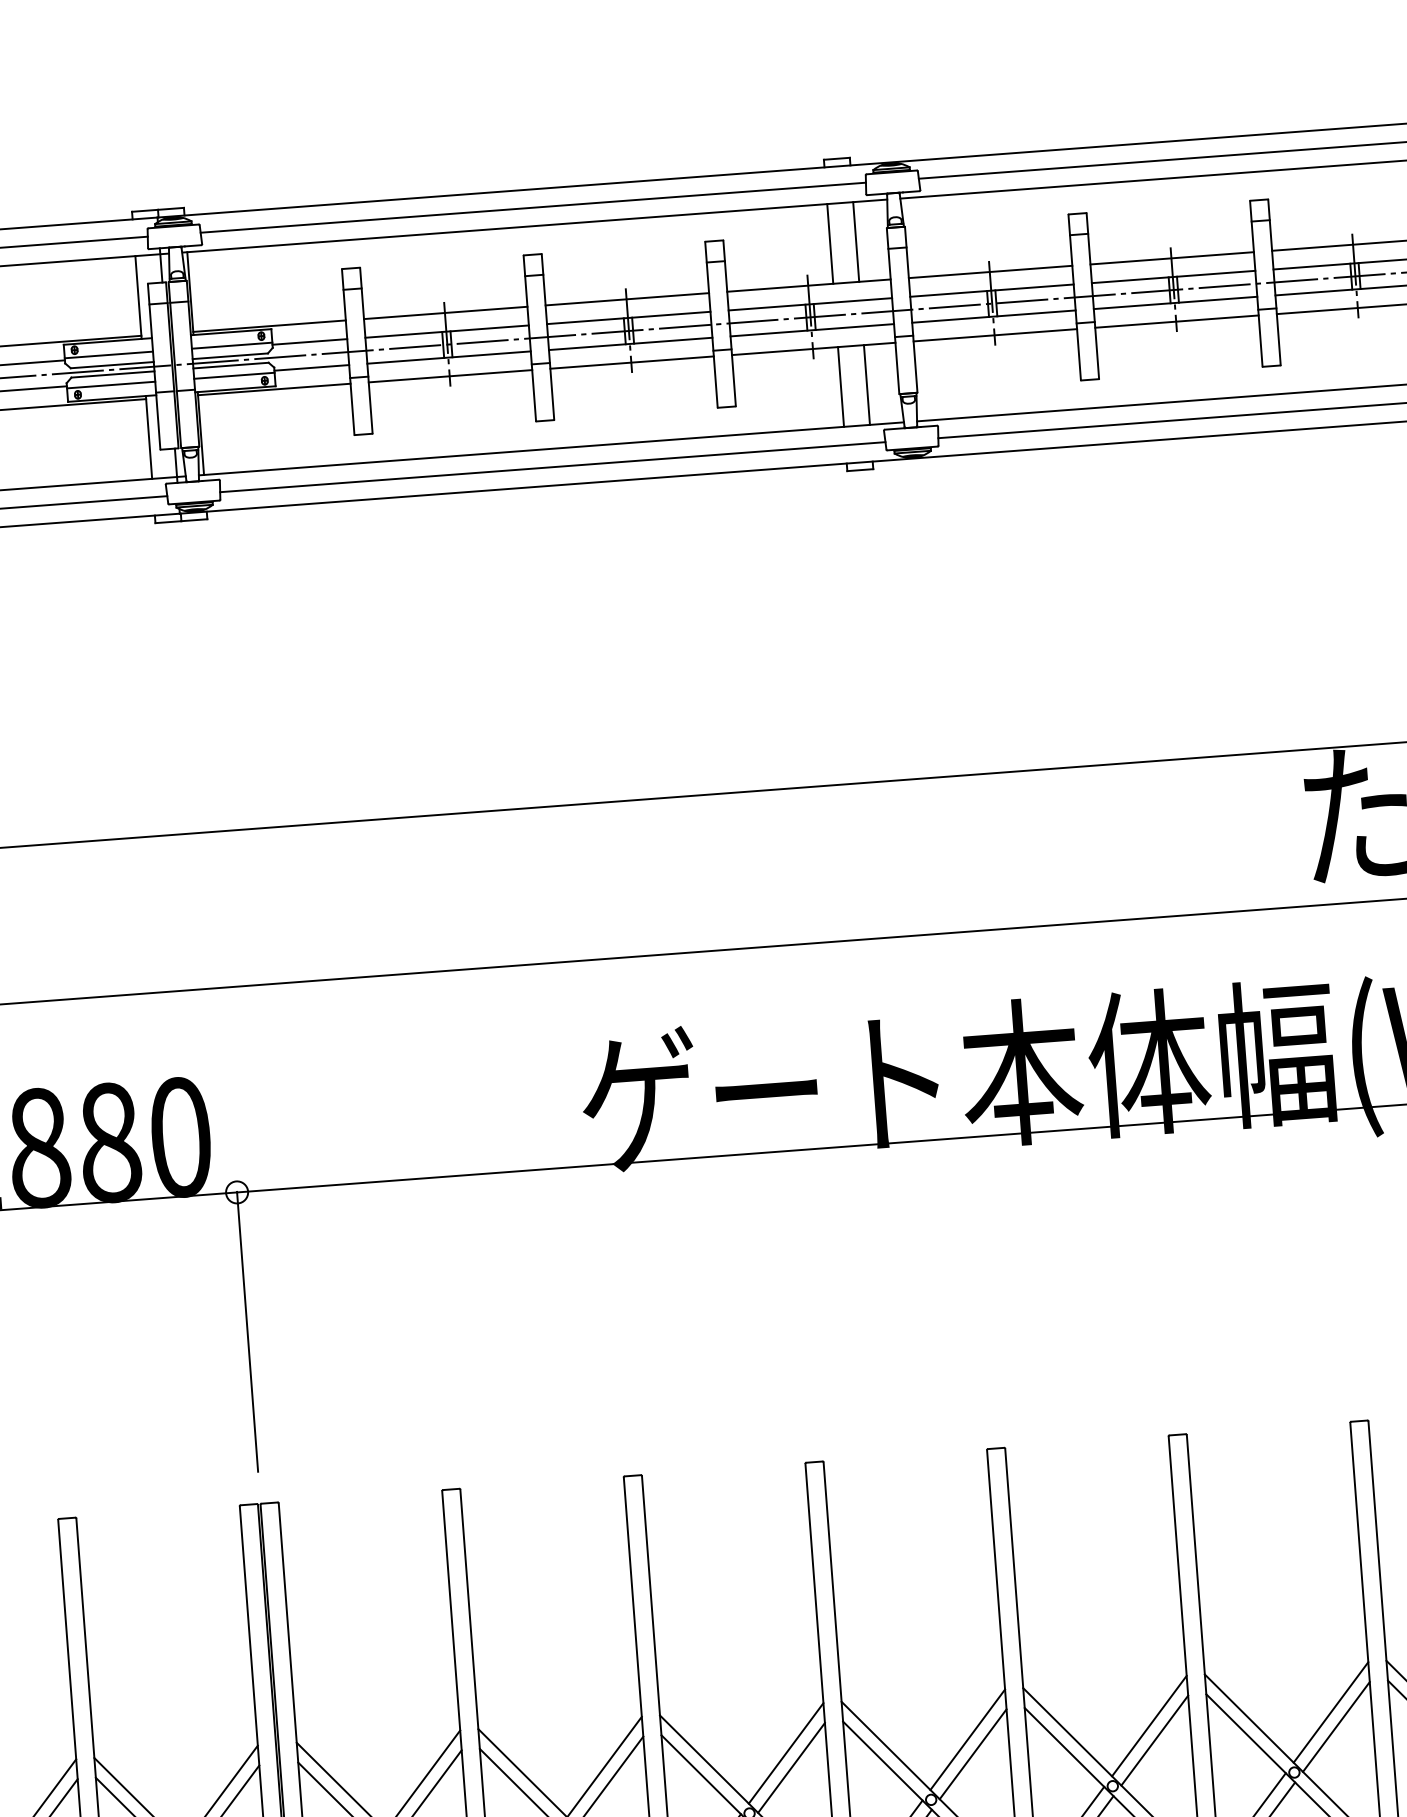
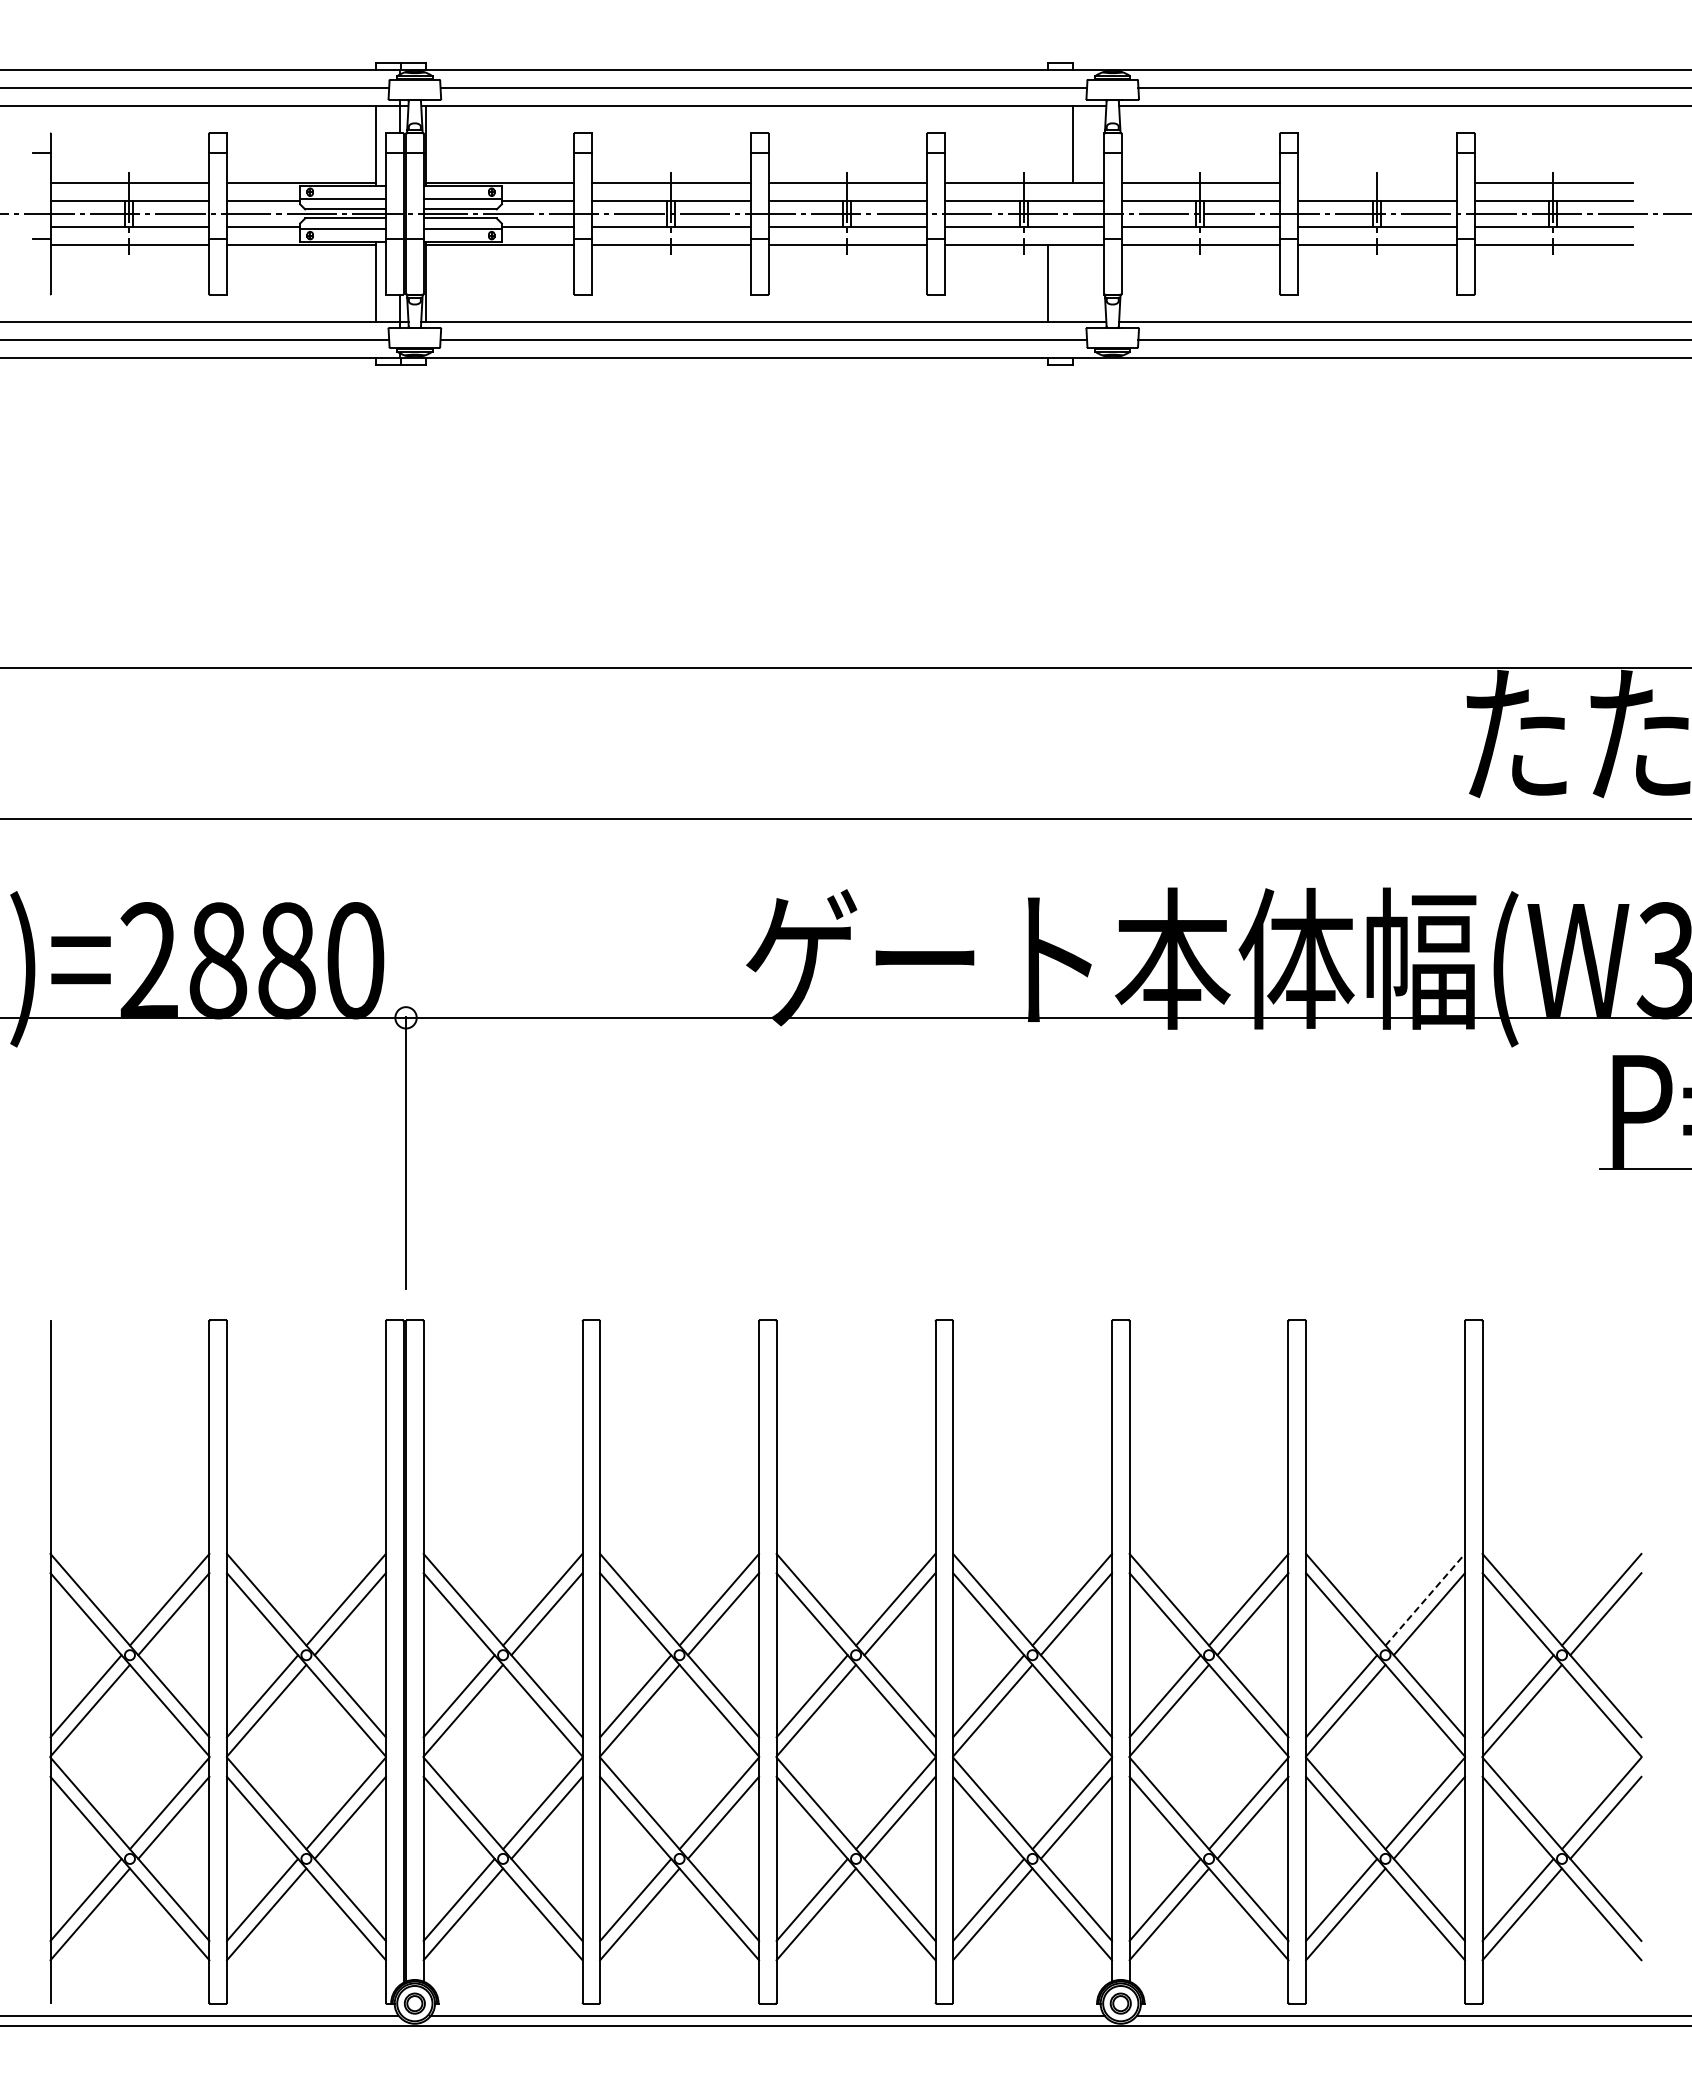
line: (830, 243) -> (1048, 144), removed
line: (1172, 258) -> (1377, 183), removed
line: (867, 385) -> (1073, 283), removed
line: (1331, 1712) -> (1425, 1599), solid -> dashed

